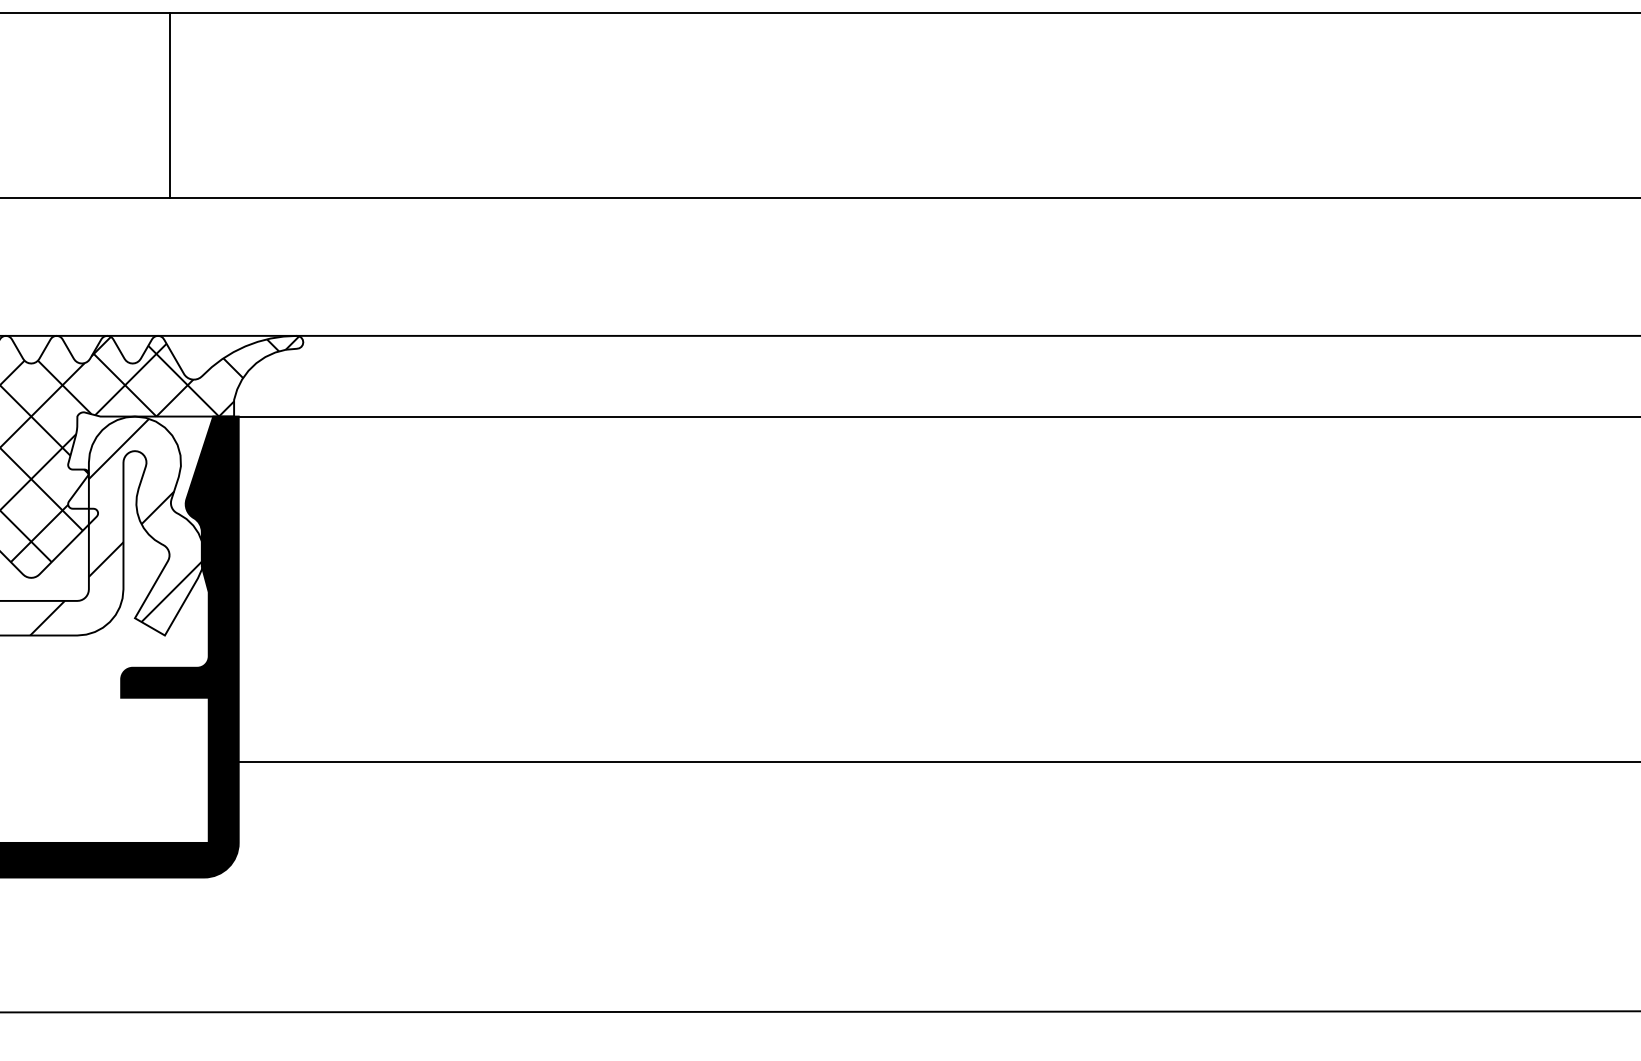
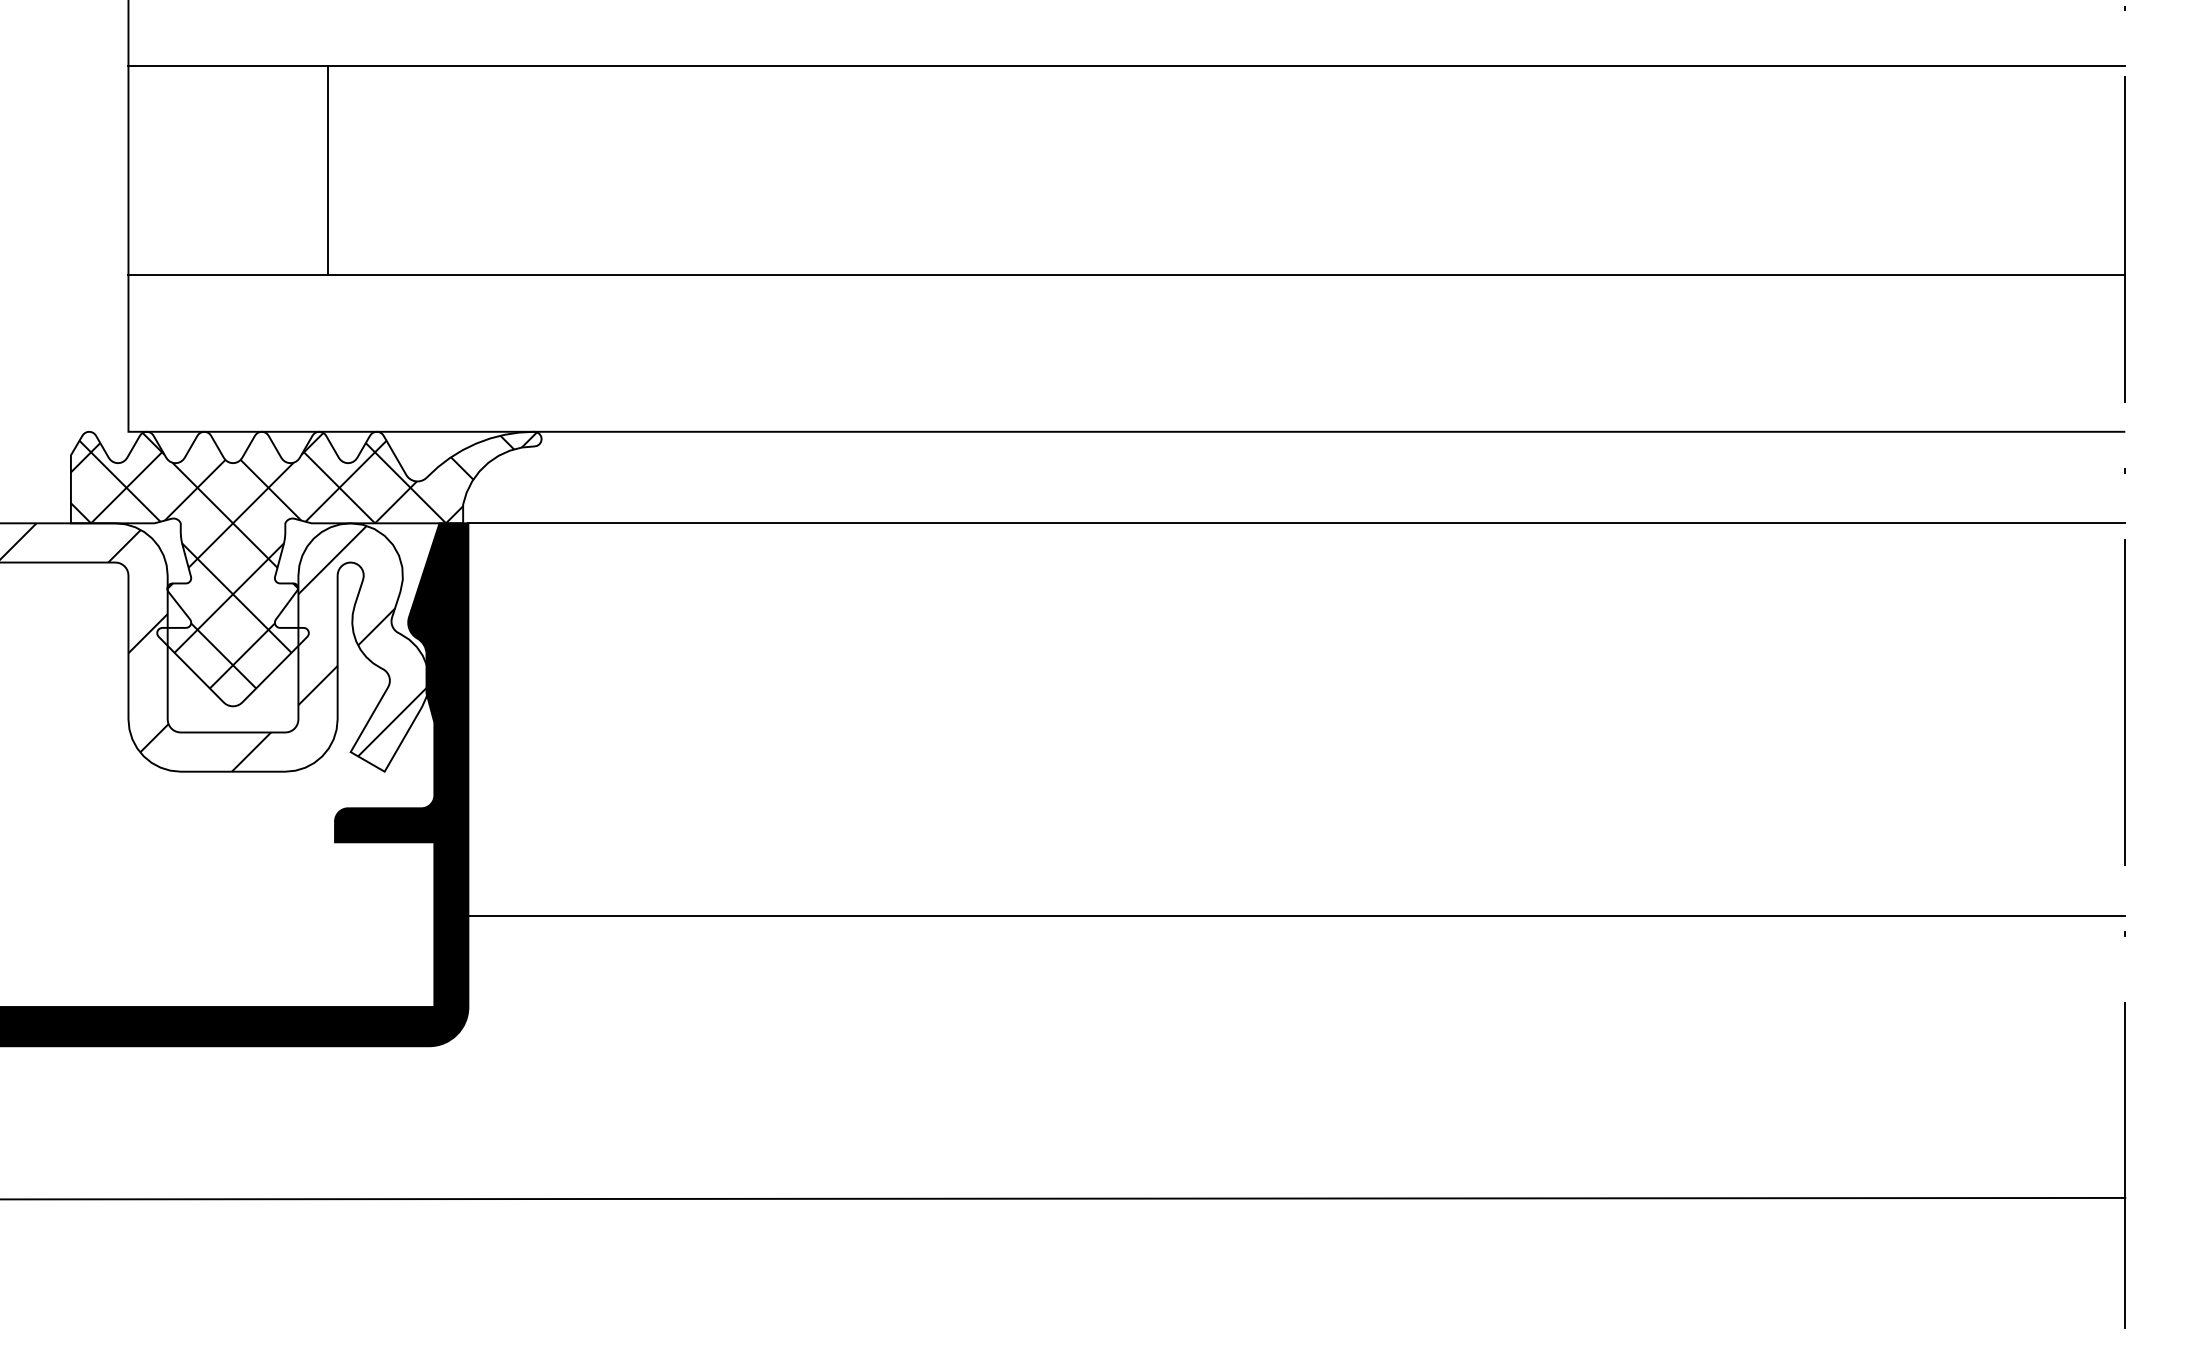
line: (169, 104) -> (327, 169), moved

